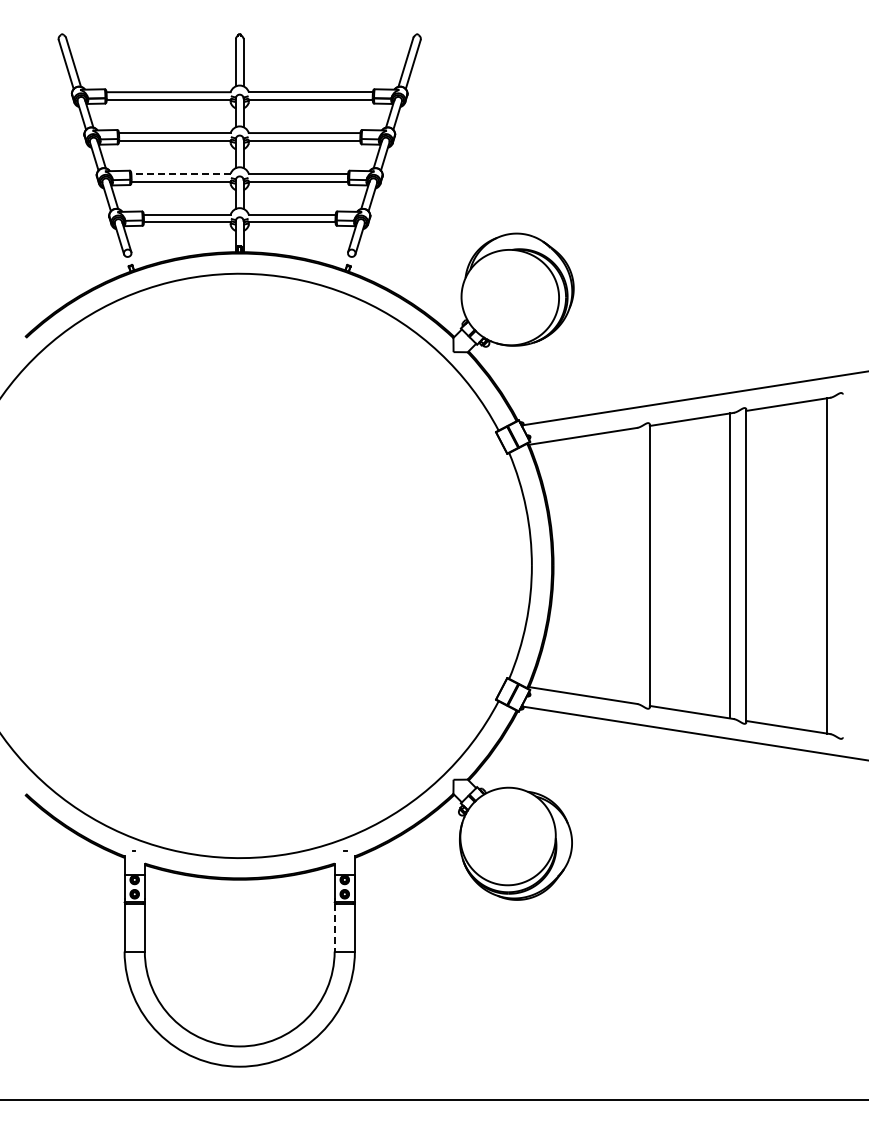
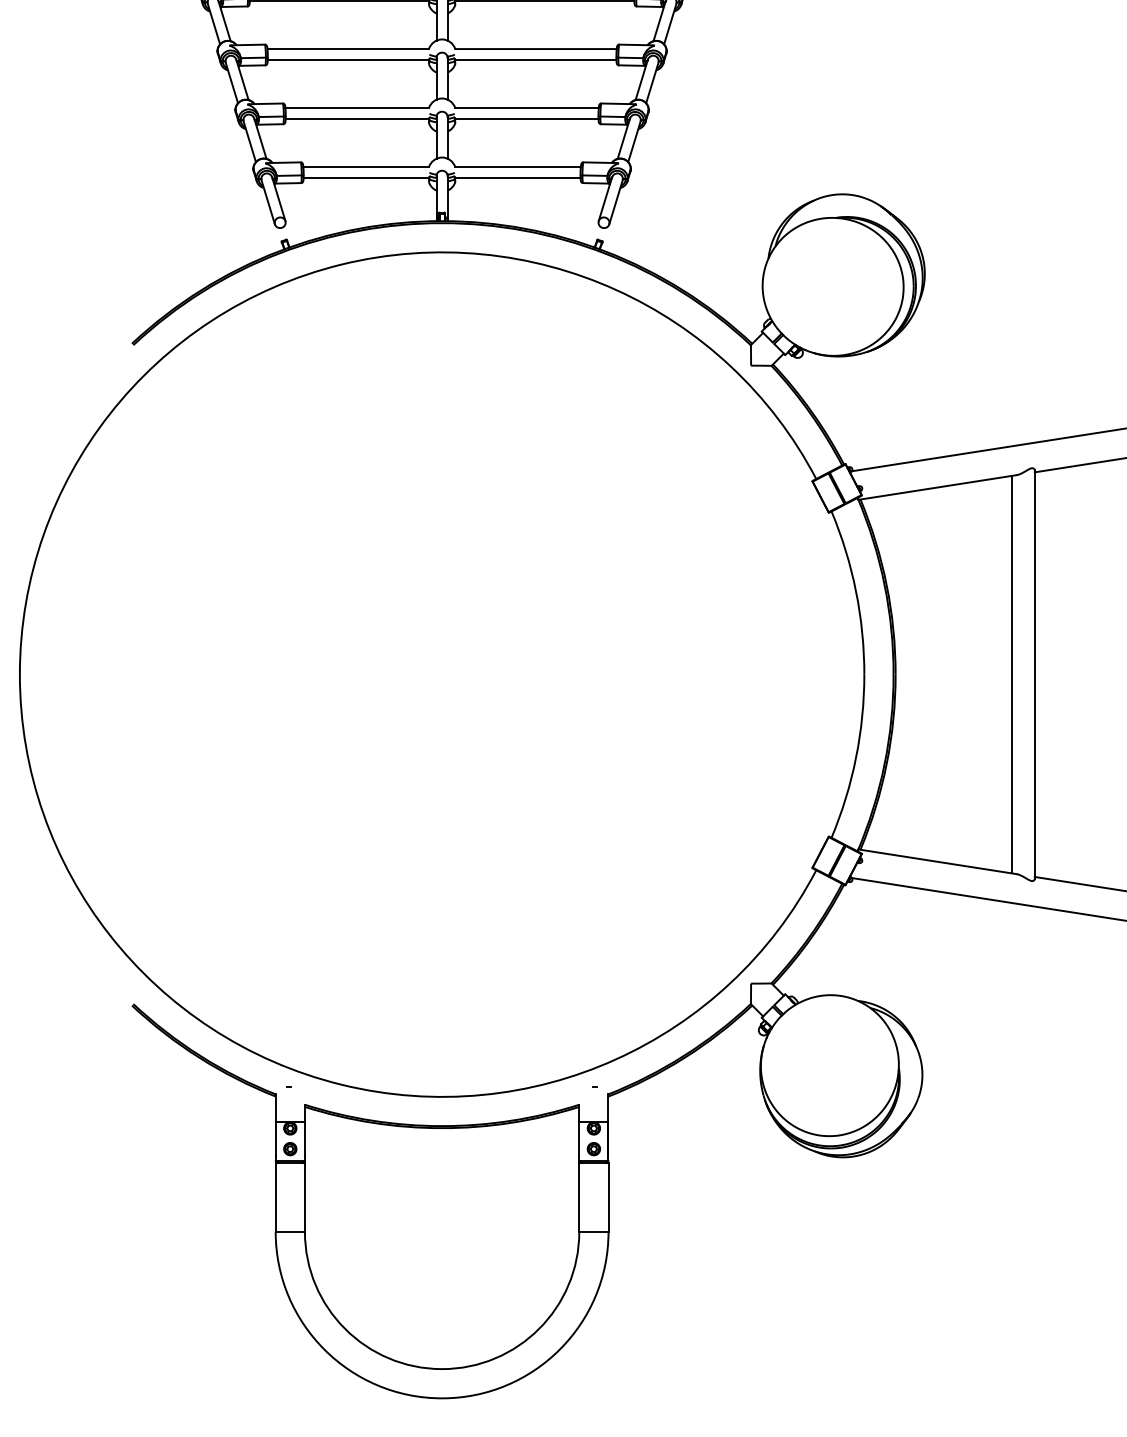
line: (181, 173) -> (357, 107), dashed -> solid
line: (633, 565) -> (1011, 674), added
line: (334, 927) -> (579, 1197), dashed -> solid

